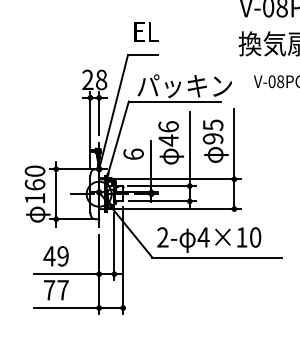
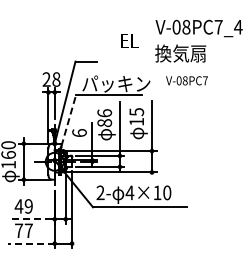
text: (146, 31) -> (129, 40), moved
line: (118, 136) -> (68, 120), solid -> dashed
text: (212, 138) -> (136, 121), 95 -> 15
text: (168, 139) -> (104, 122), 46 -> 86
line: (65, 274) -> (30, 219), solid -> dashed
line: (65, 307) -> (30, 243), solid -> dashed

